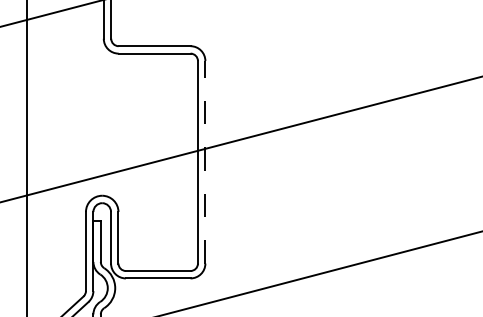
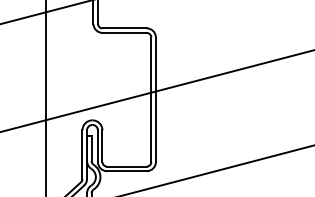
line: (204, 161) -> (155, 99), dashed -> solid

